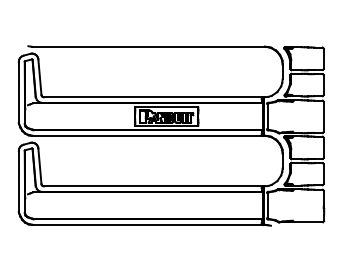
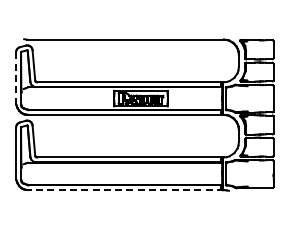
line: (19, 92) -> (16, 78), solid -> dashed
line: (148, 225) -> (125, 190), solid -> dashed

